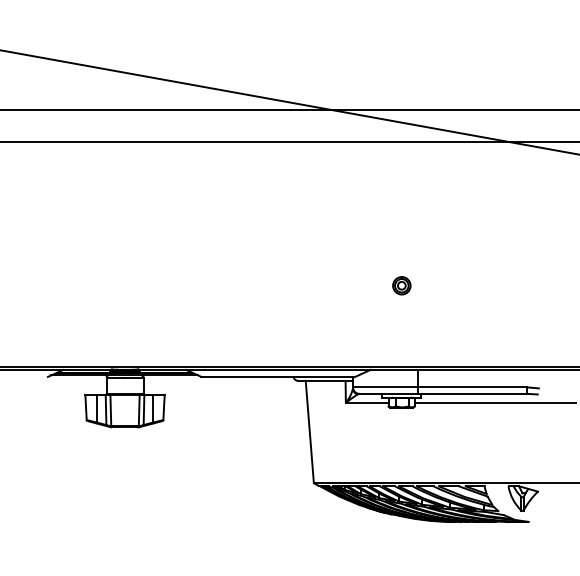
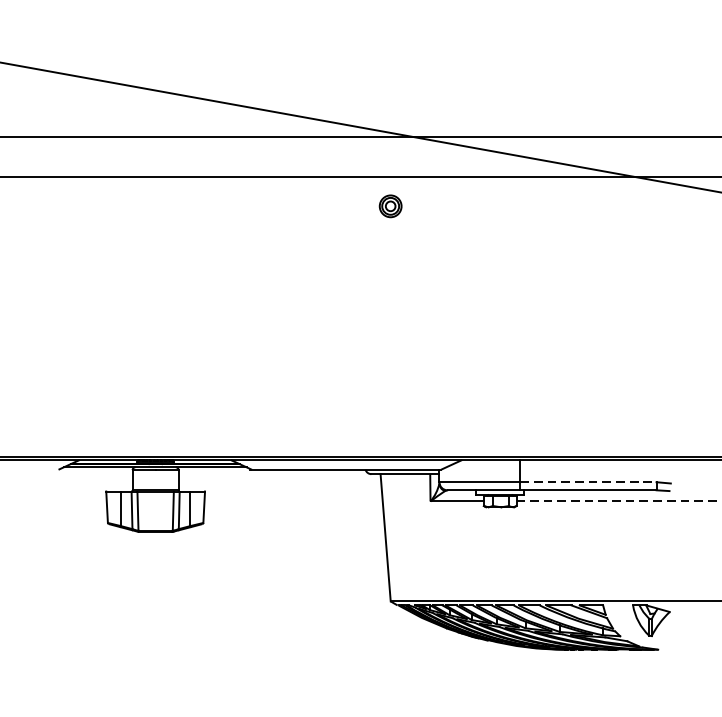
part: (401, 285) -> (390, 205), moved
line: (472, 387) -> (588, 482), solid -> dashed
line: (494, 402) -> (615, 501), solid -> dashed

